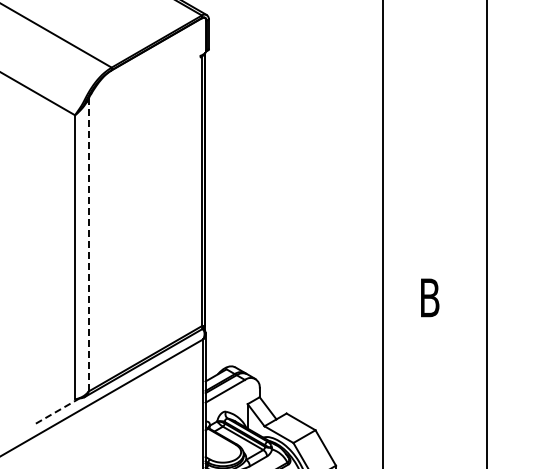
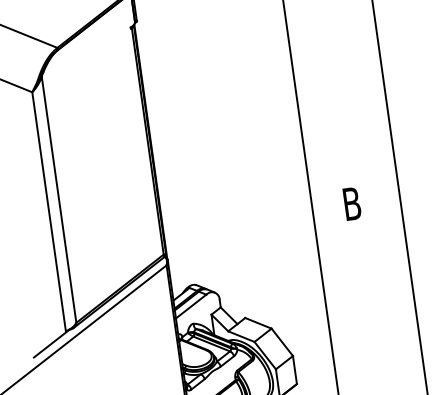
line: (88, 244) -> (58, 199), dashed -> solid
line: (56, 411) -> (51, 343), dashed -> solid

